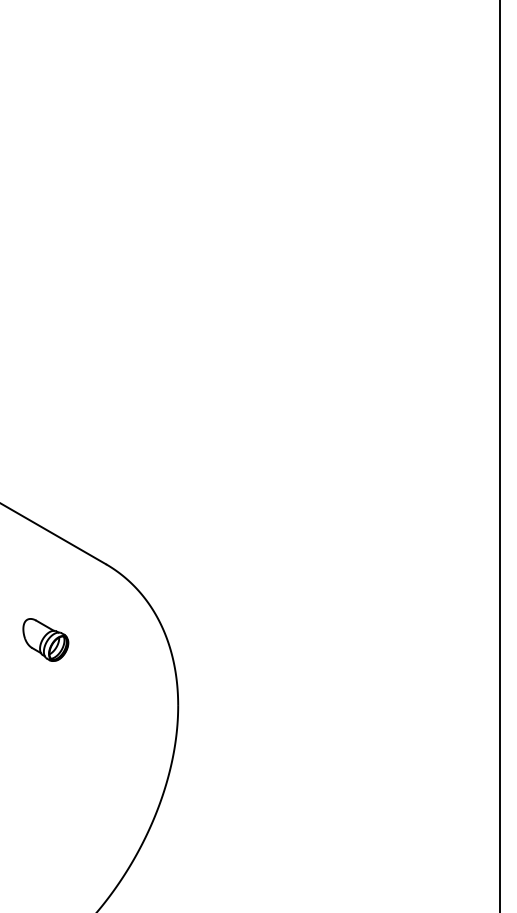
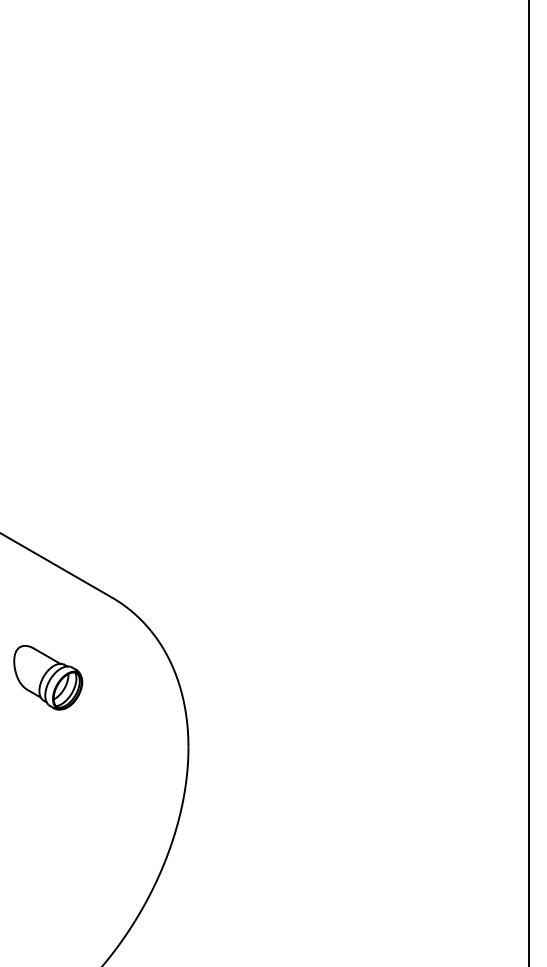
part: (46, 639) -> (48, 677), size x1.43

